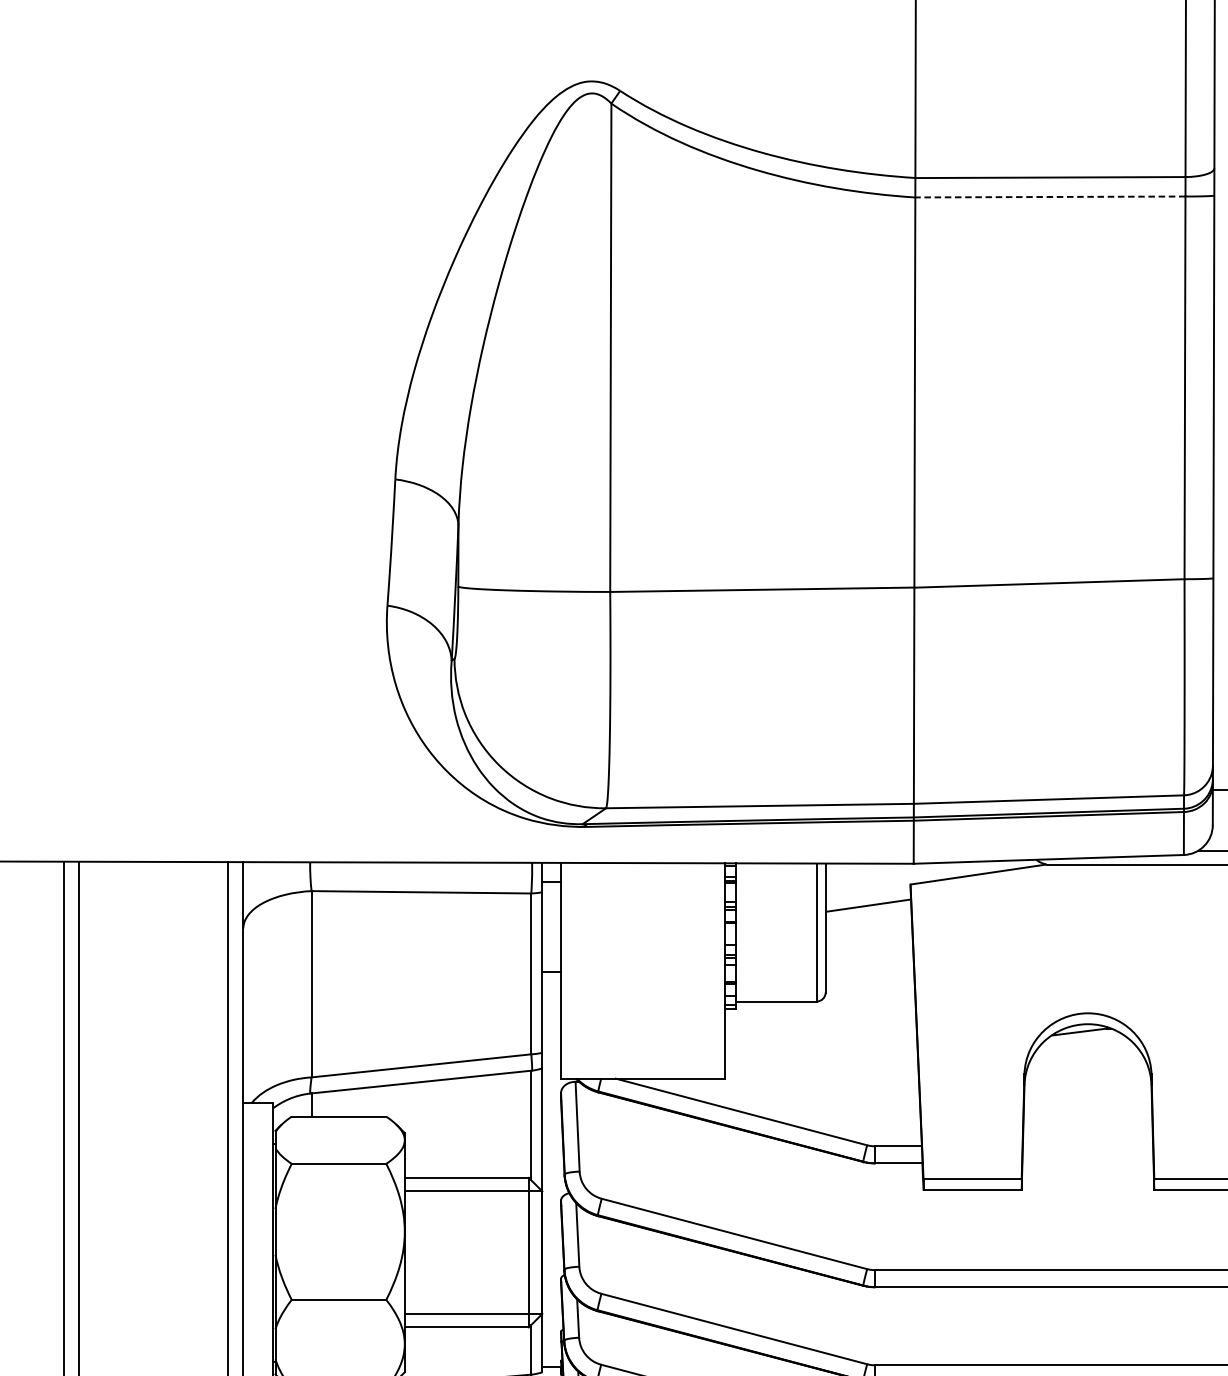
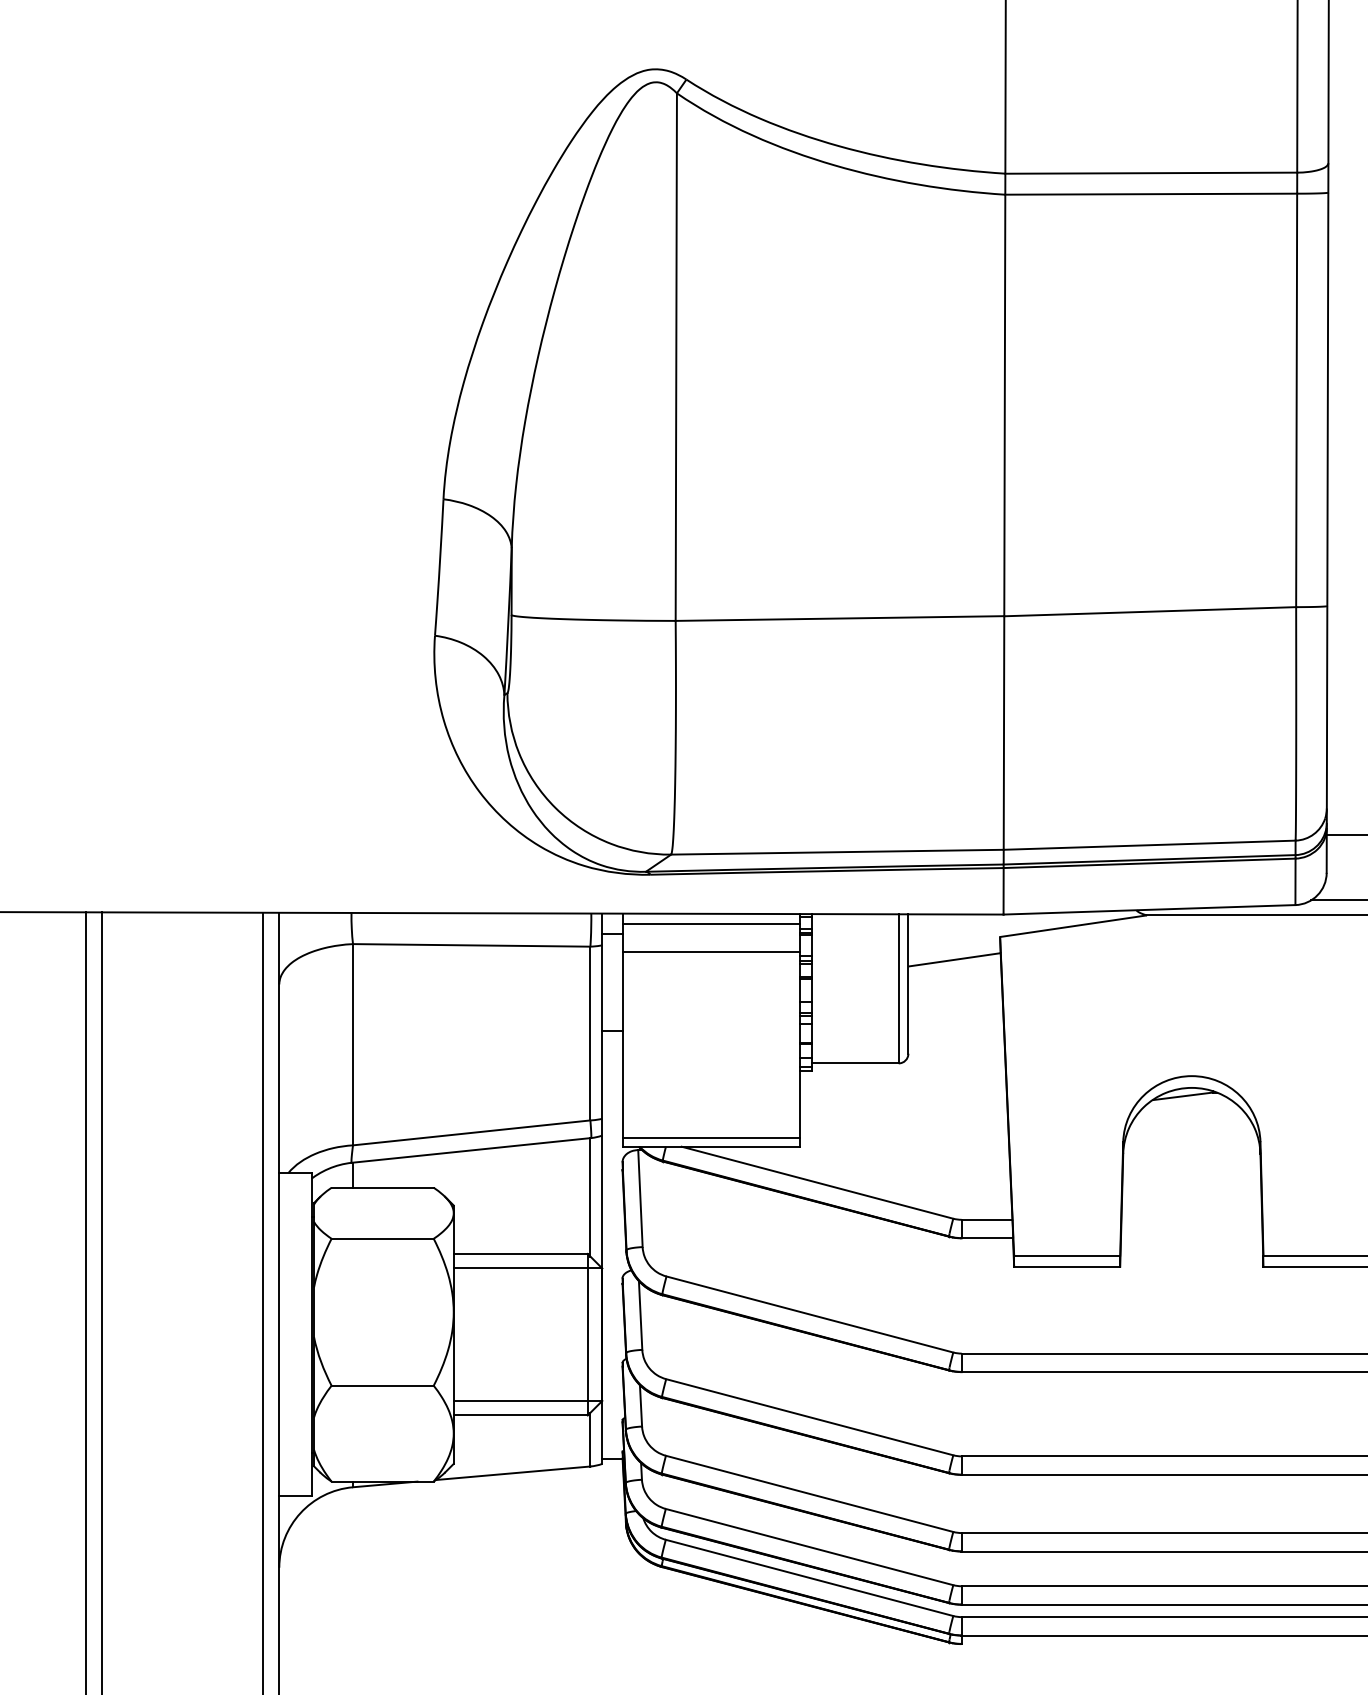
line: (1050, 197) -> (1151, 194), dashed -> solid
line: (643, 872) -> (711, 924), added
line: (643, 897) -> (711, 951), added
line: (643, 1070) -> (711, 1137), added

